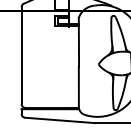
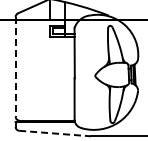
line: (21, 55) -> (15, 66), solid -> dashed
line: (60, 120) -> (55, 133), solid -> dashed

